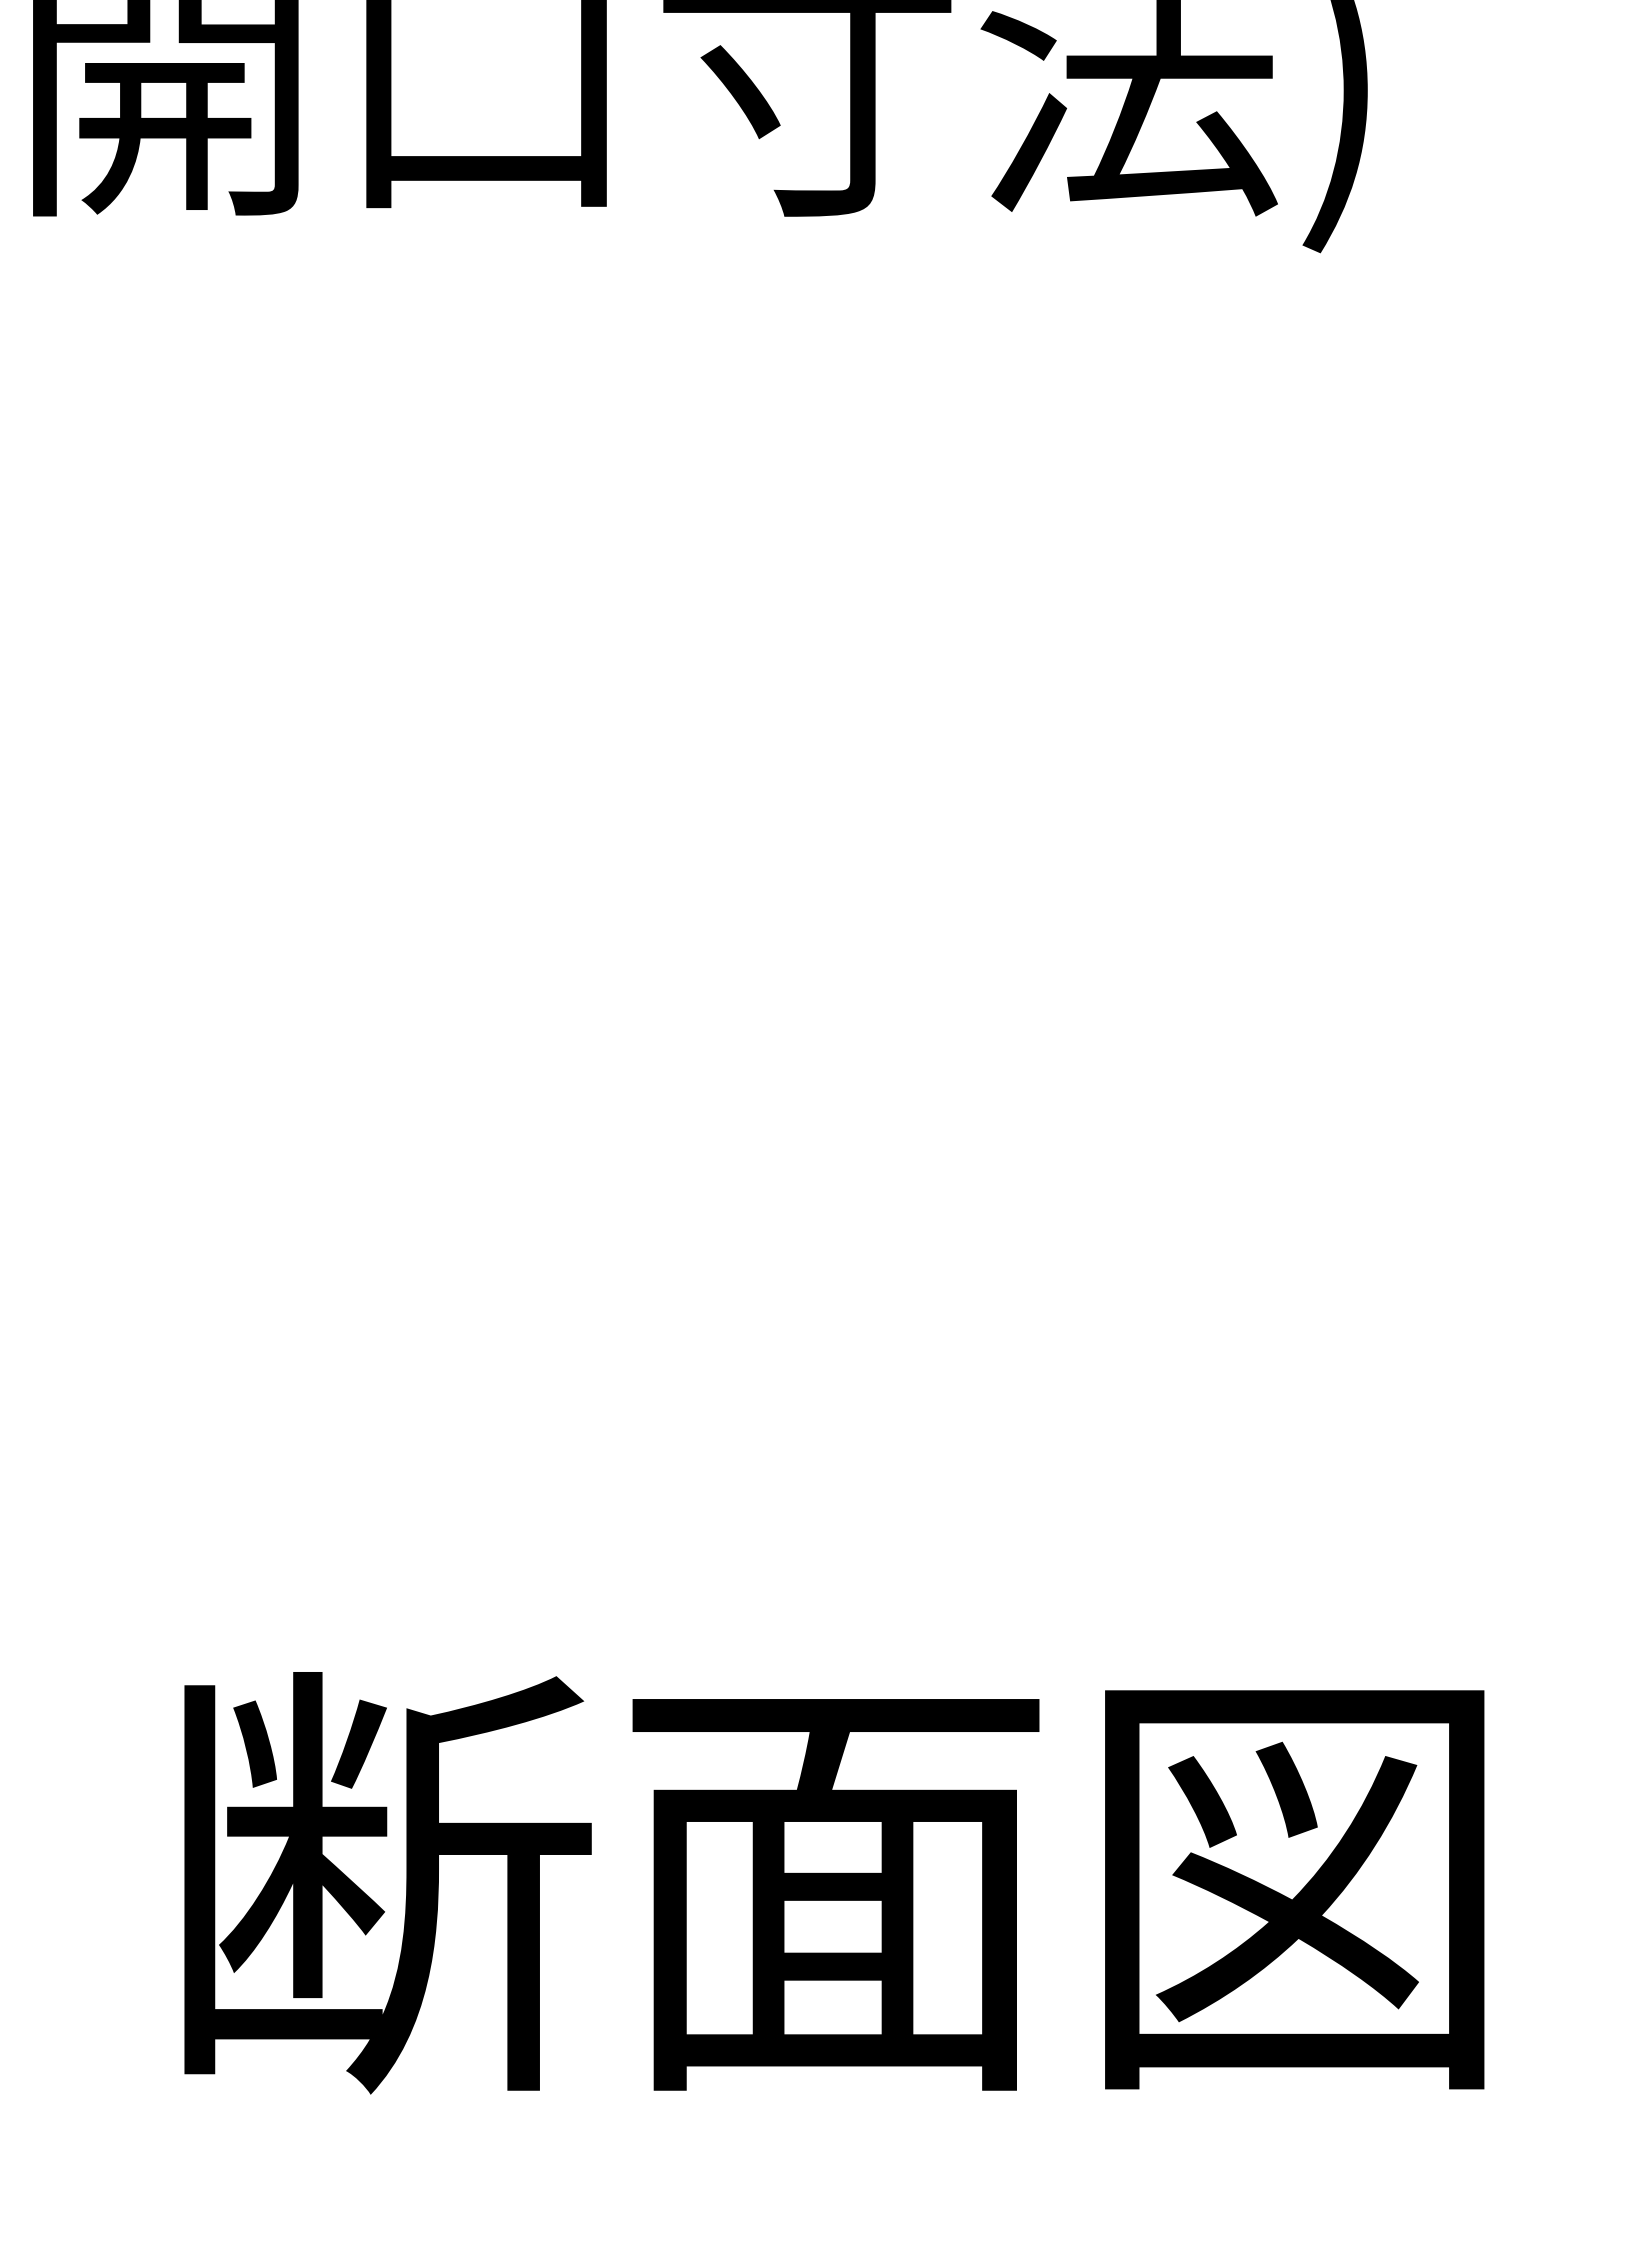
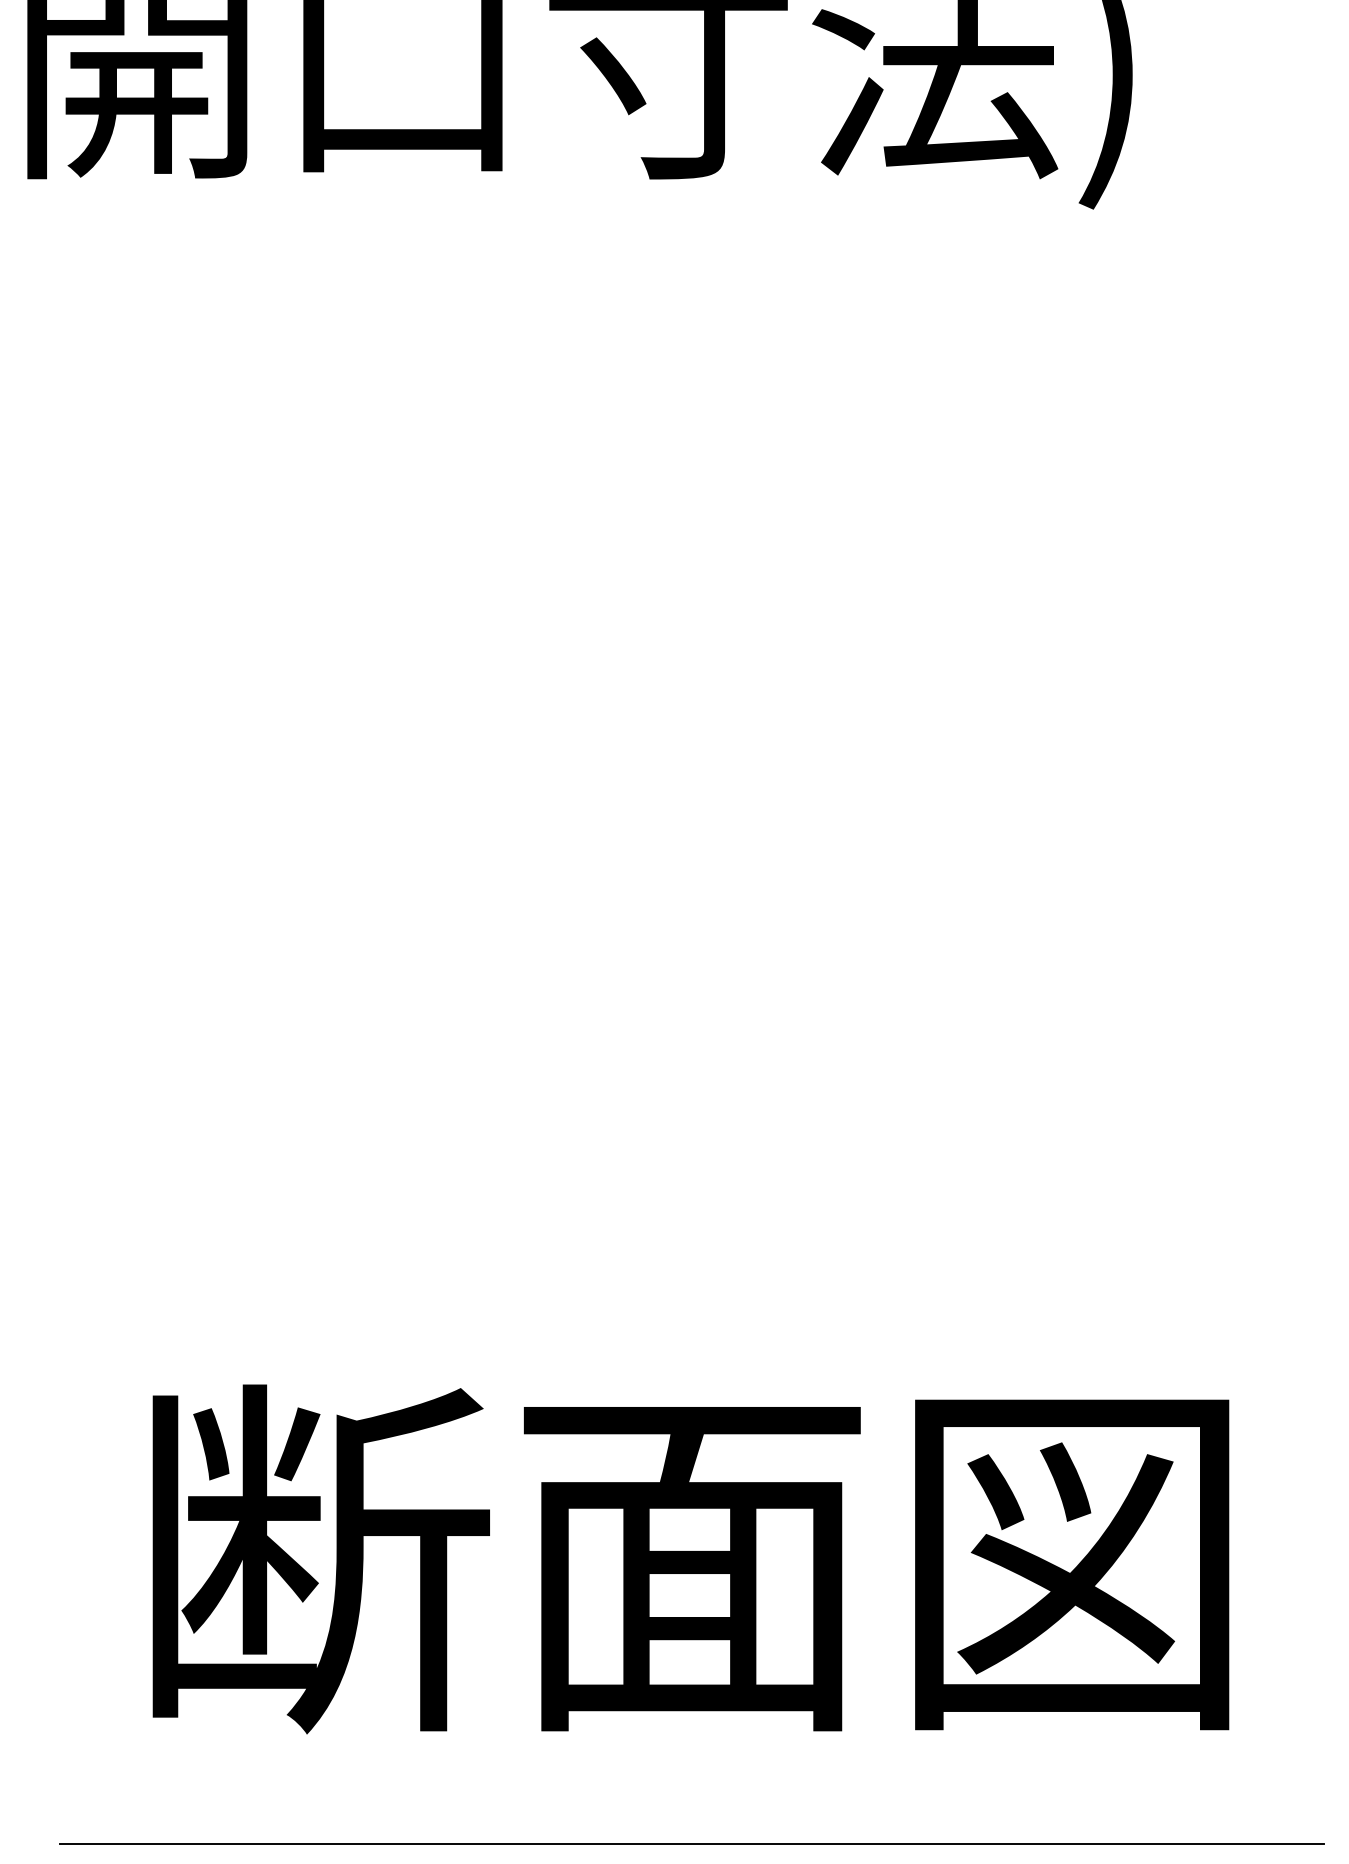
line: (834, 2226) -> (691, 1843), added

